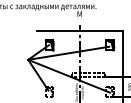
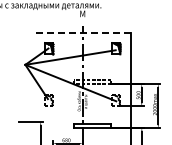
line: (79, 30) -> (82, 32), solid -> dashed

